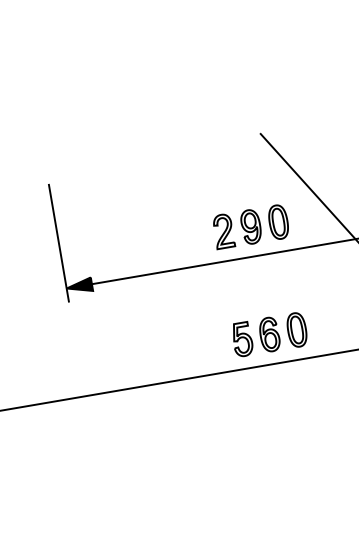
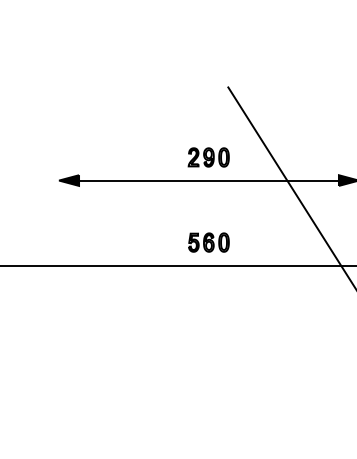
part: (250, 226) -> (208, 157), size x0.7
line: (59, 242) -> (59, 144), removed
part: (269, 334) -> (208, 242), size x0.7

